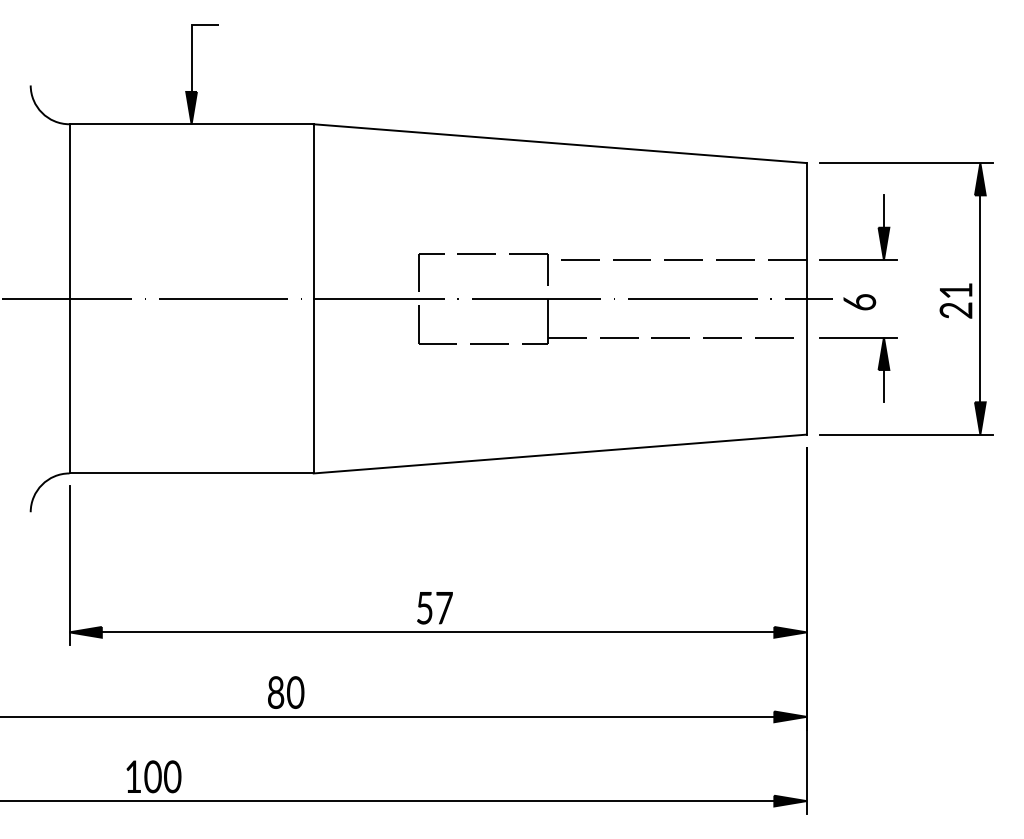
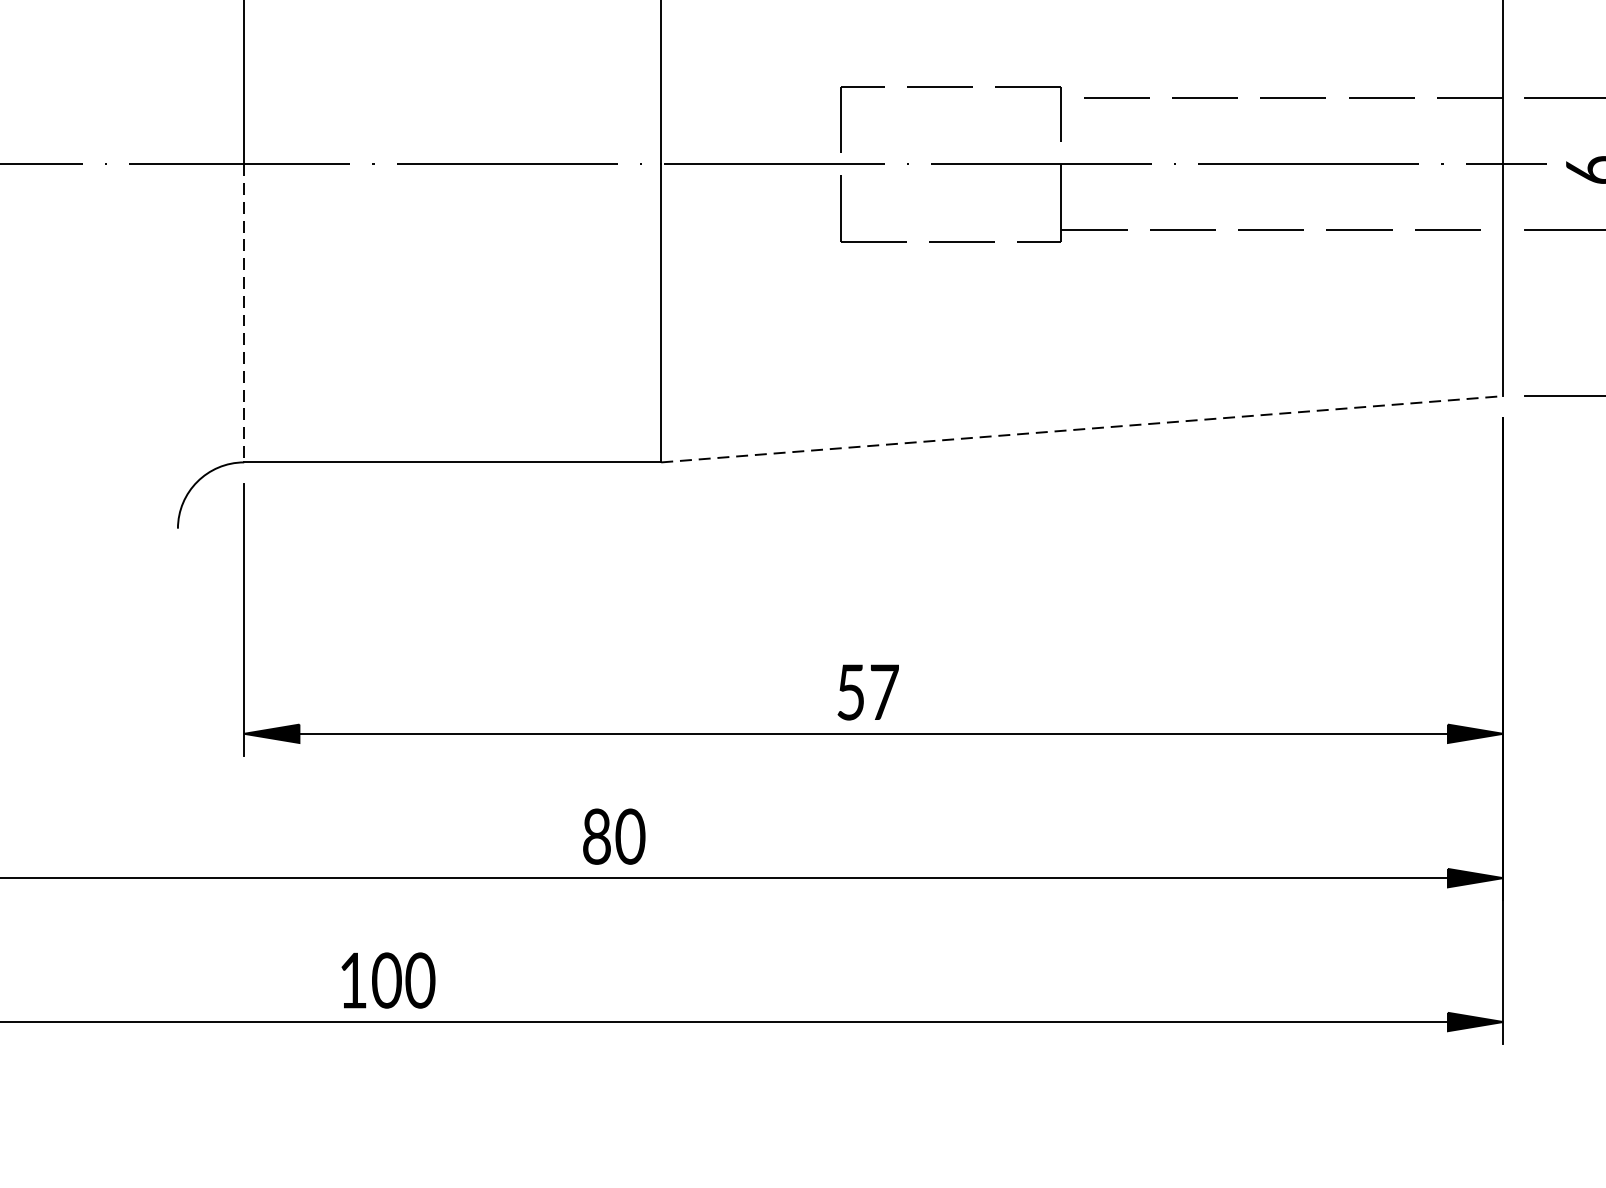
line: (69, 386) -> (244, 313), solid -> dashed
line: (560, 454) -> (1082, 430), solid -> dashed

